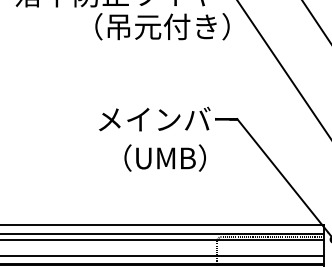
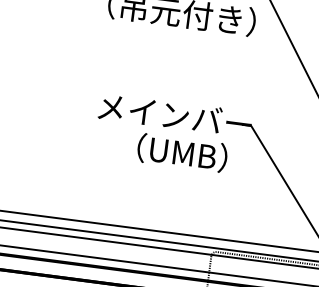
text: (164, 157) -> (181, 152), moved

